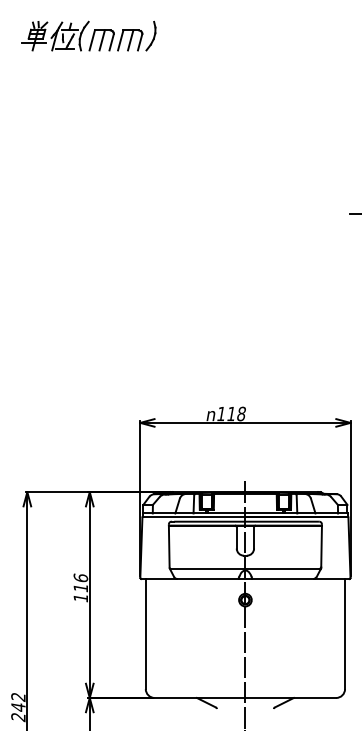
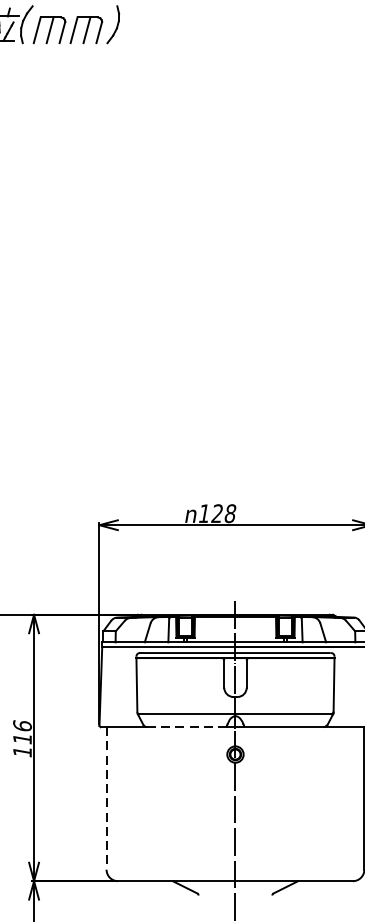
text: (230, 413) -> (216, 513), 118 -> 128
line: (208, 578) -> (187, 726), solid -> dashed
line: (145, 634) -> (106, 799), solid -> dashed

